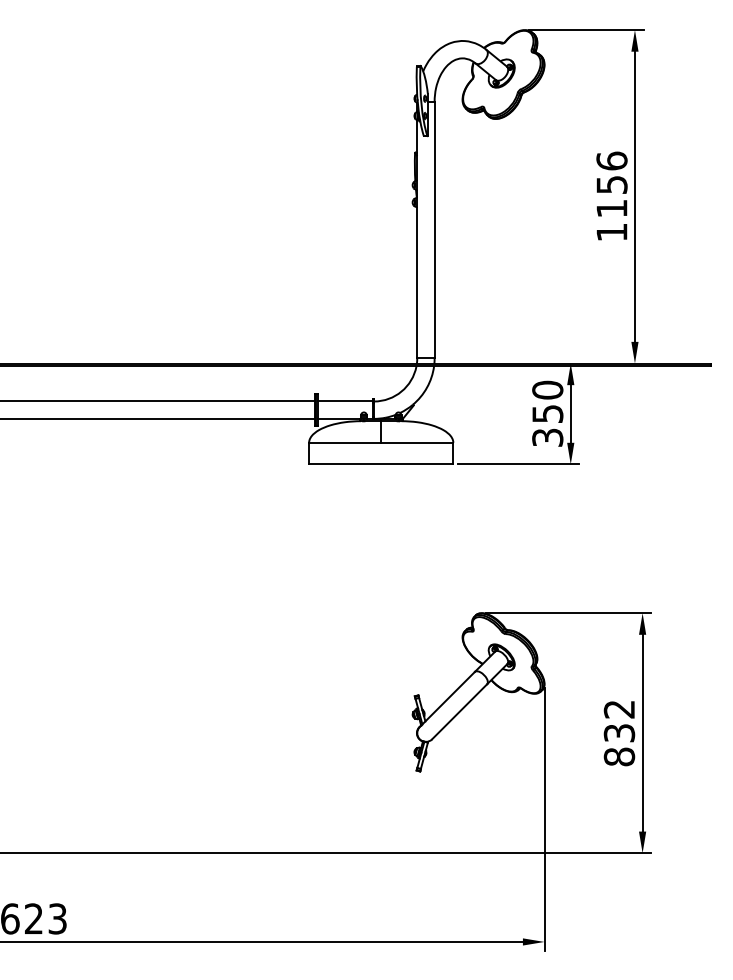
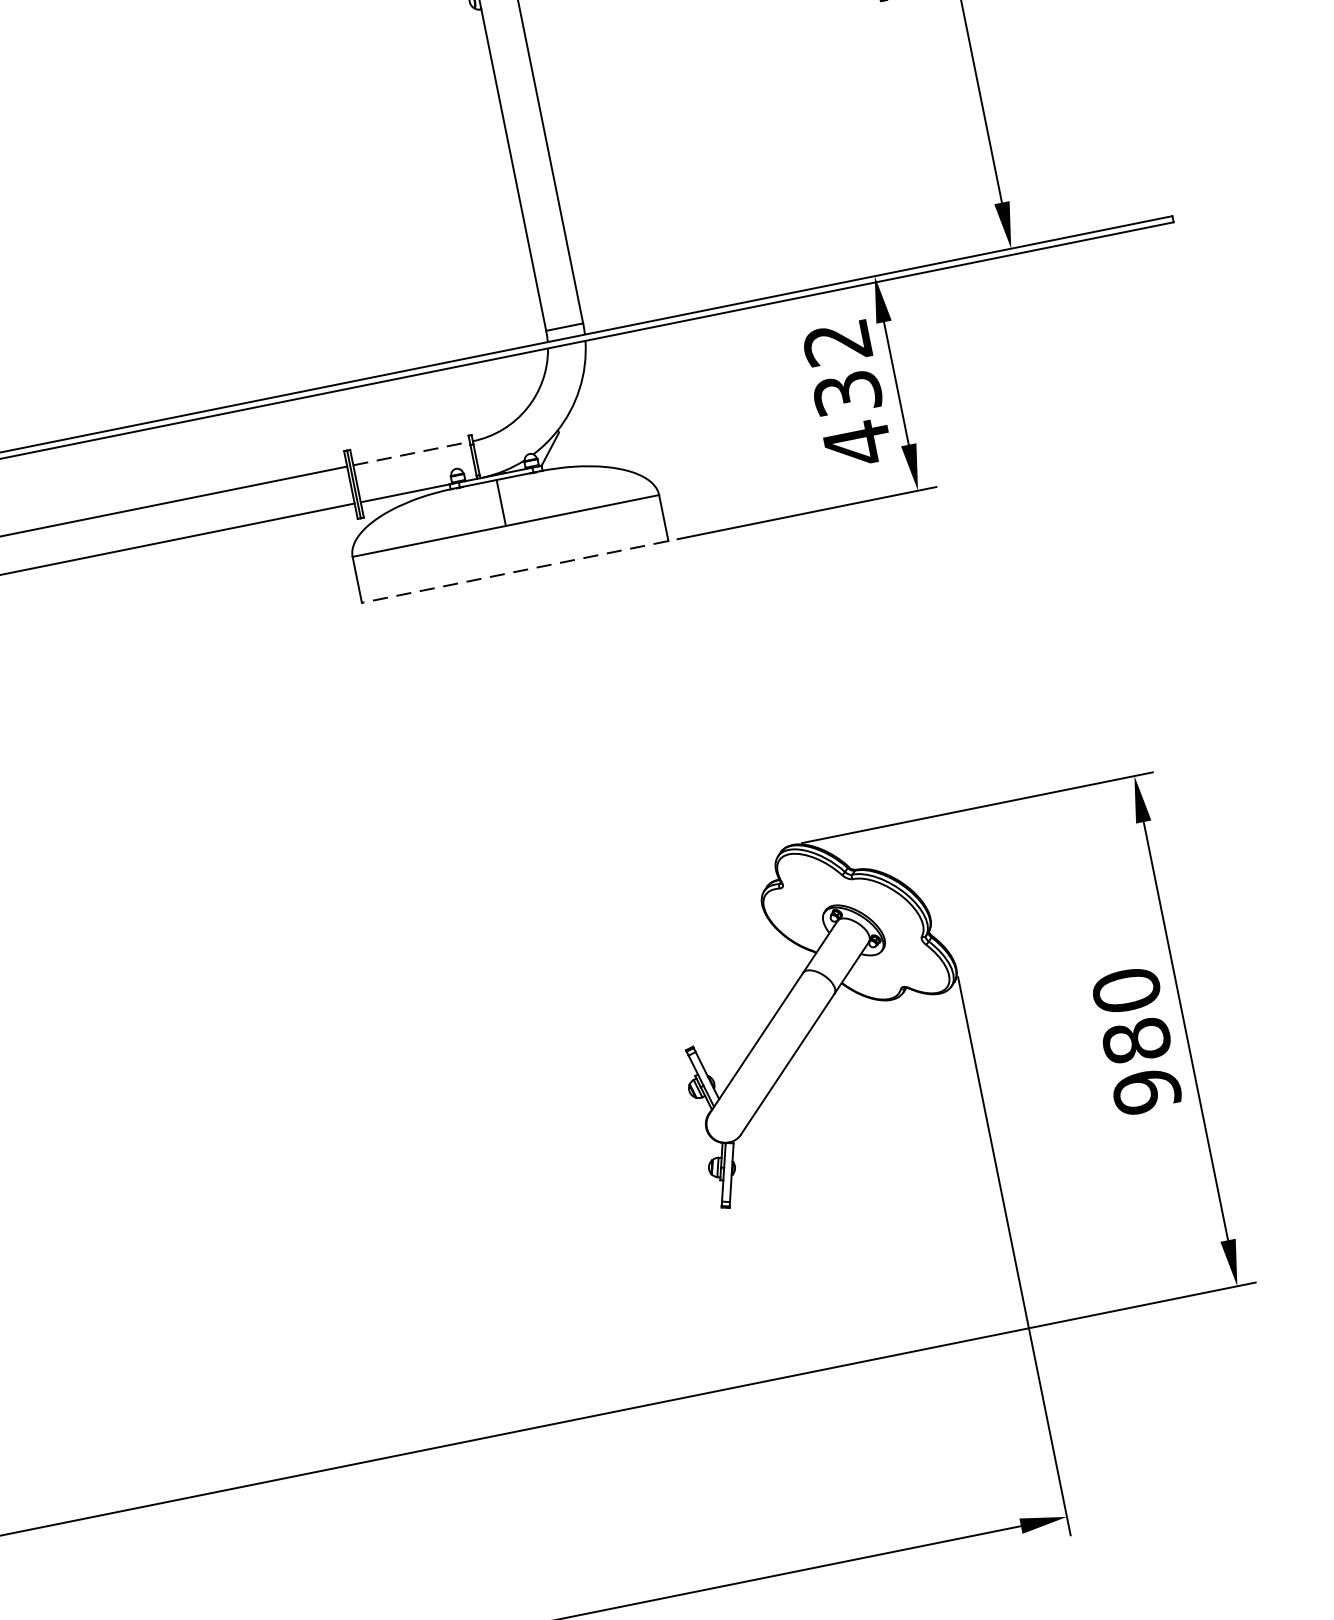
line: (345, 401) -> (412, 453), solid -> dashed
text: (547, 413) -> (846, 392), 350 -> 432
line: (380, 464) -> (513, 572), solid -> dashed
text: (619, 733) -> (1136, 1041), 832 -> 980

